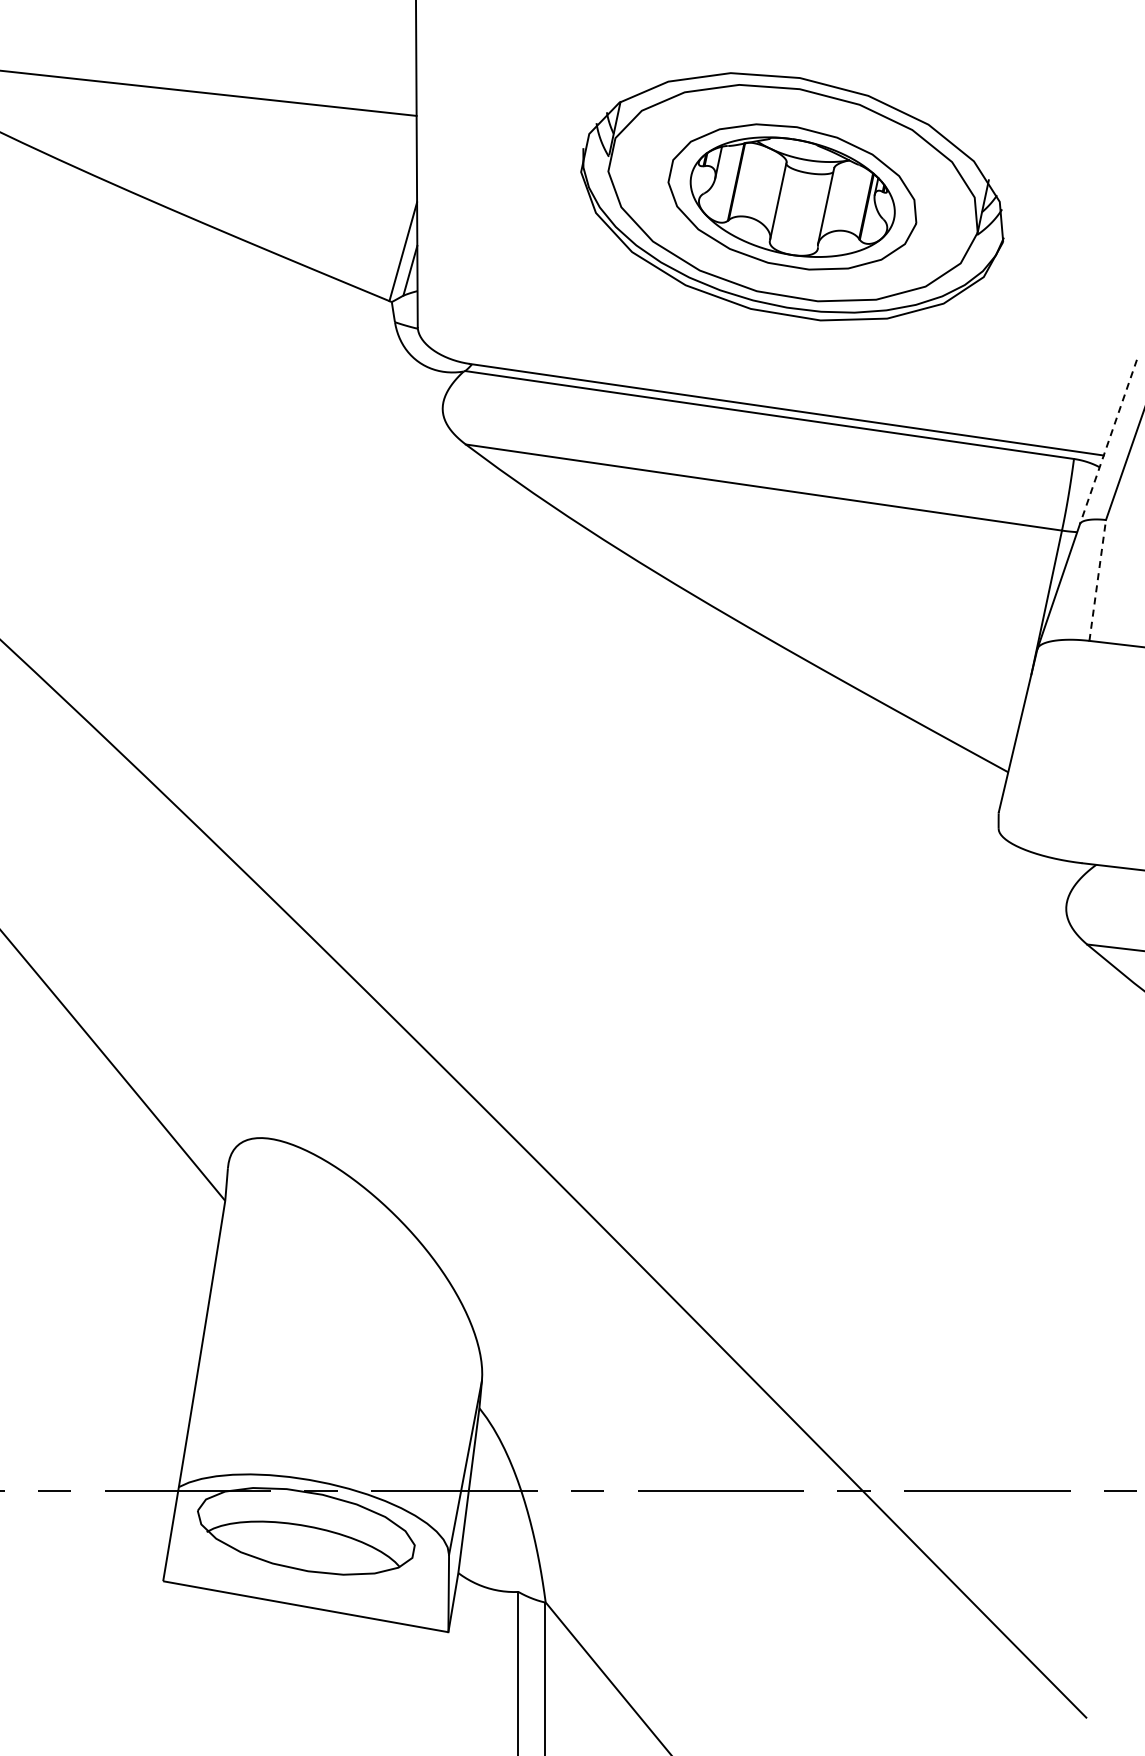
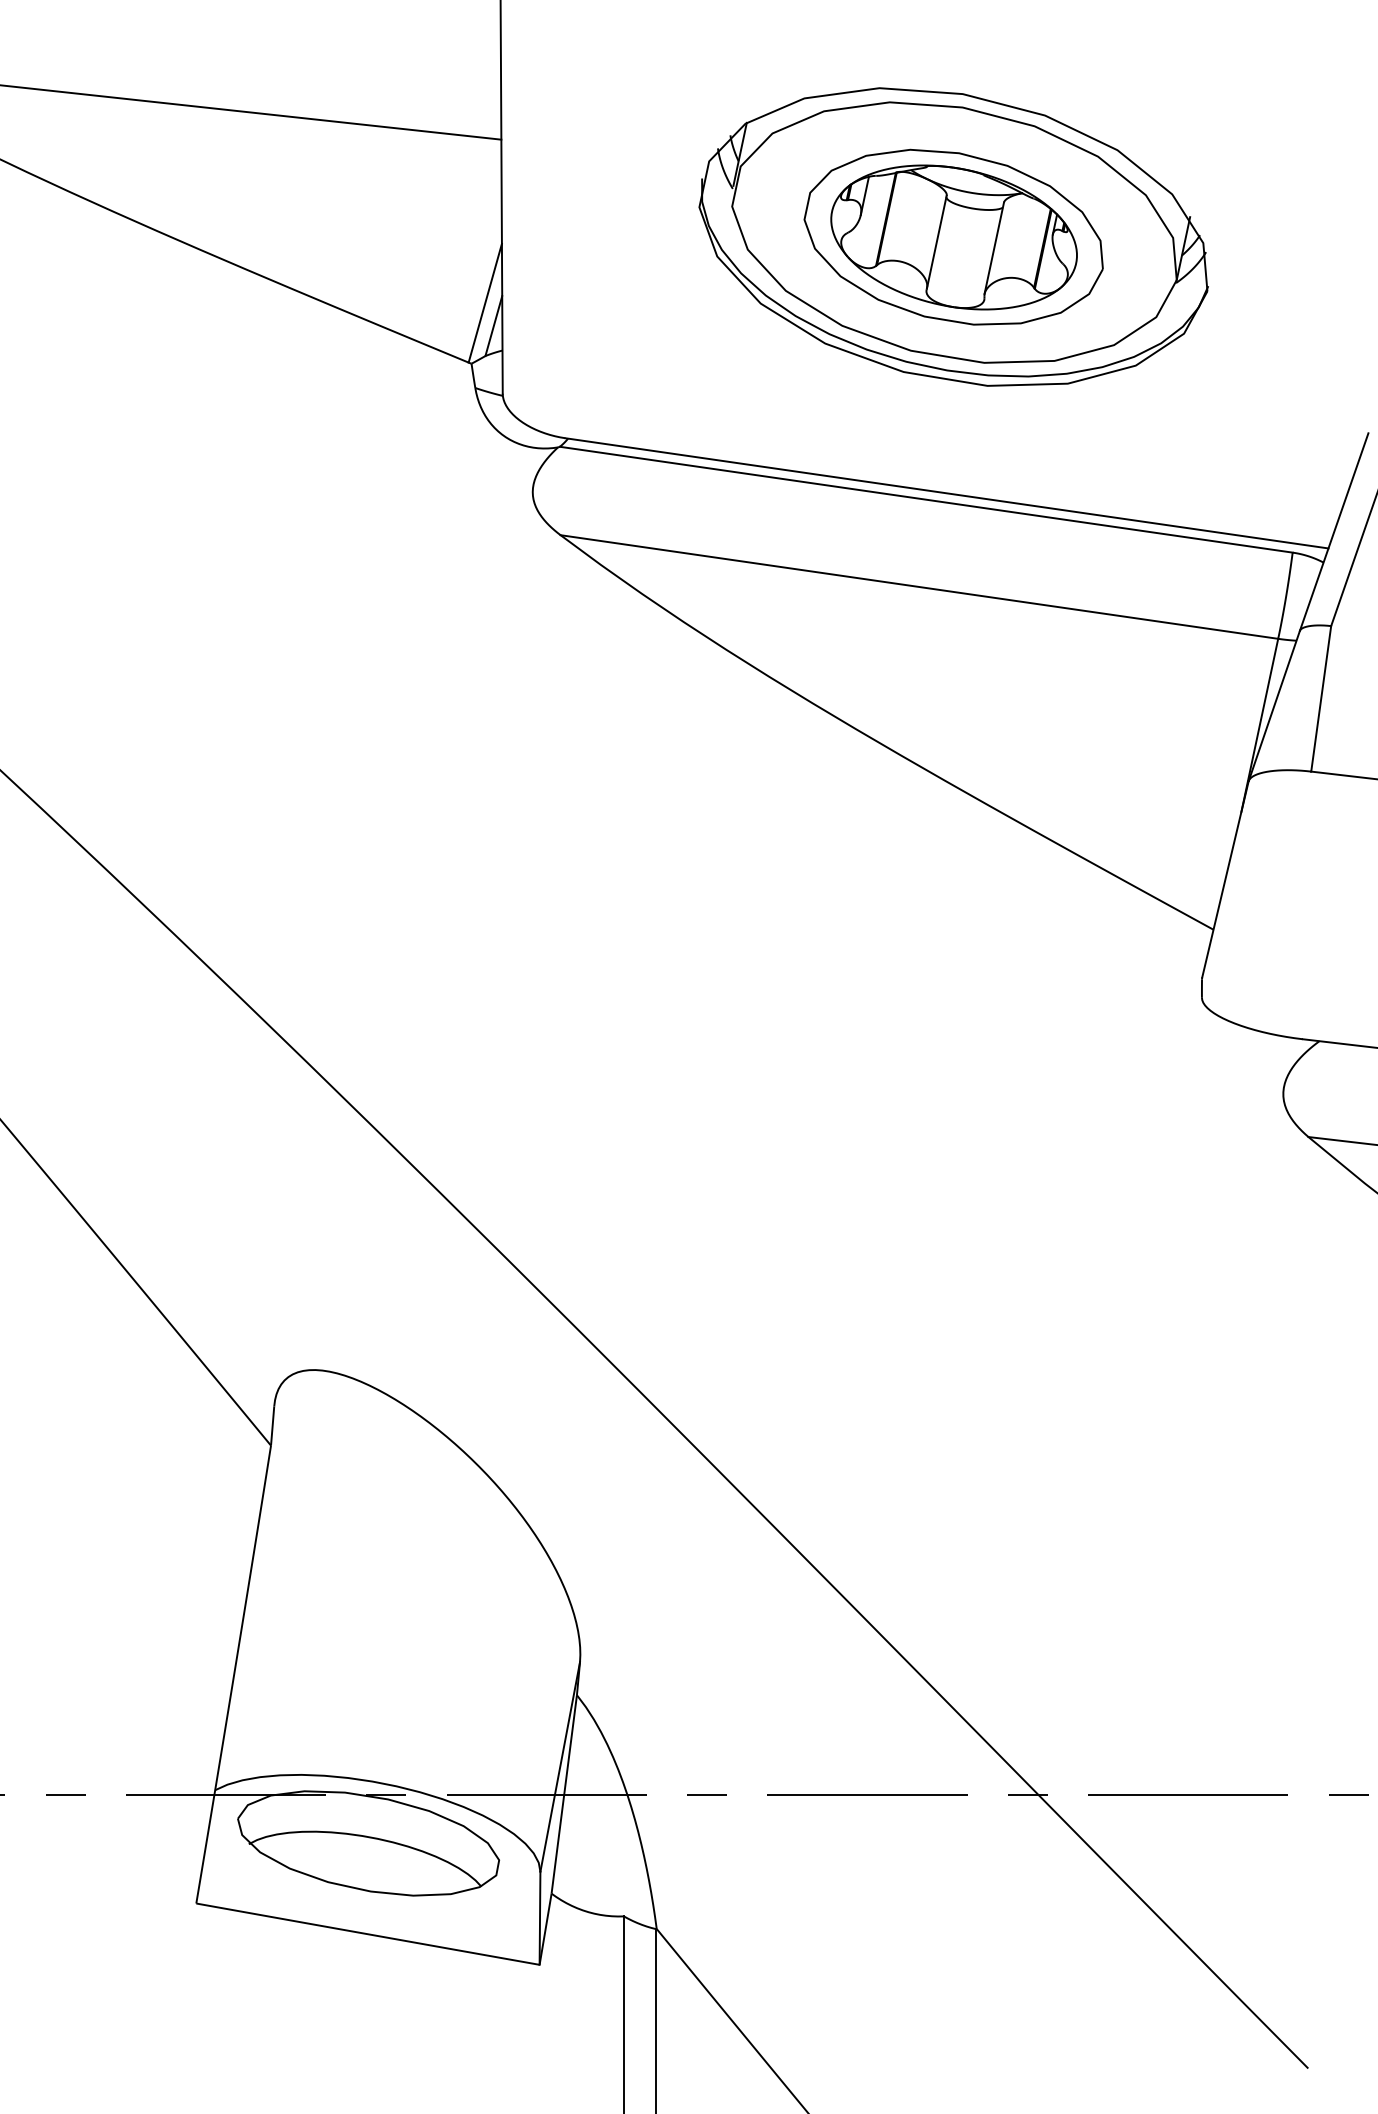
line: (1108, 441) -> (1334, 531), dashed -> solid
line: (1097, 579) -> (1320, 697), dashed -> solid

